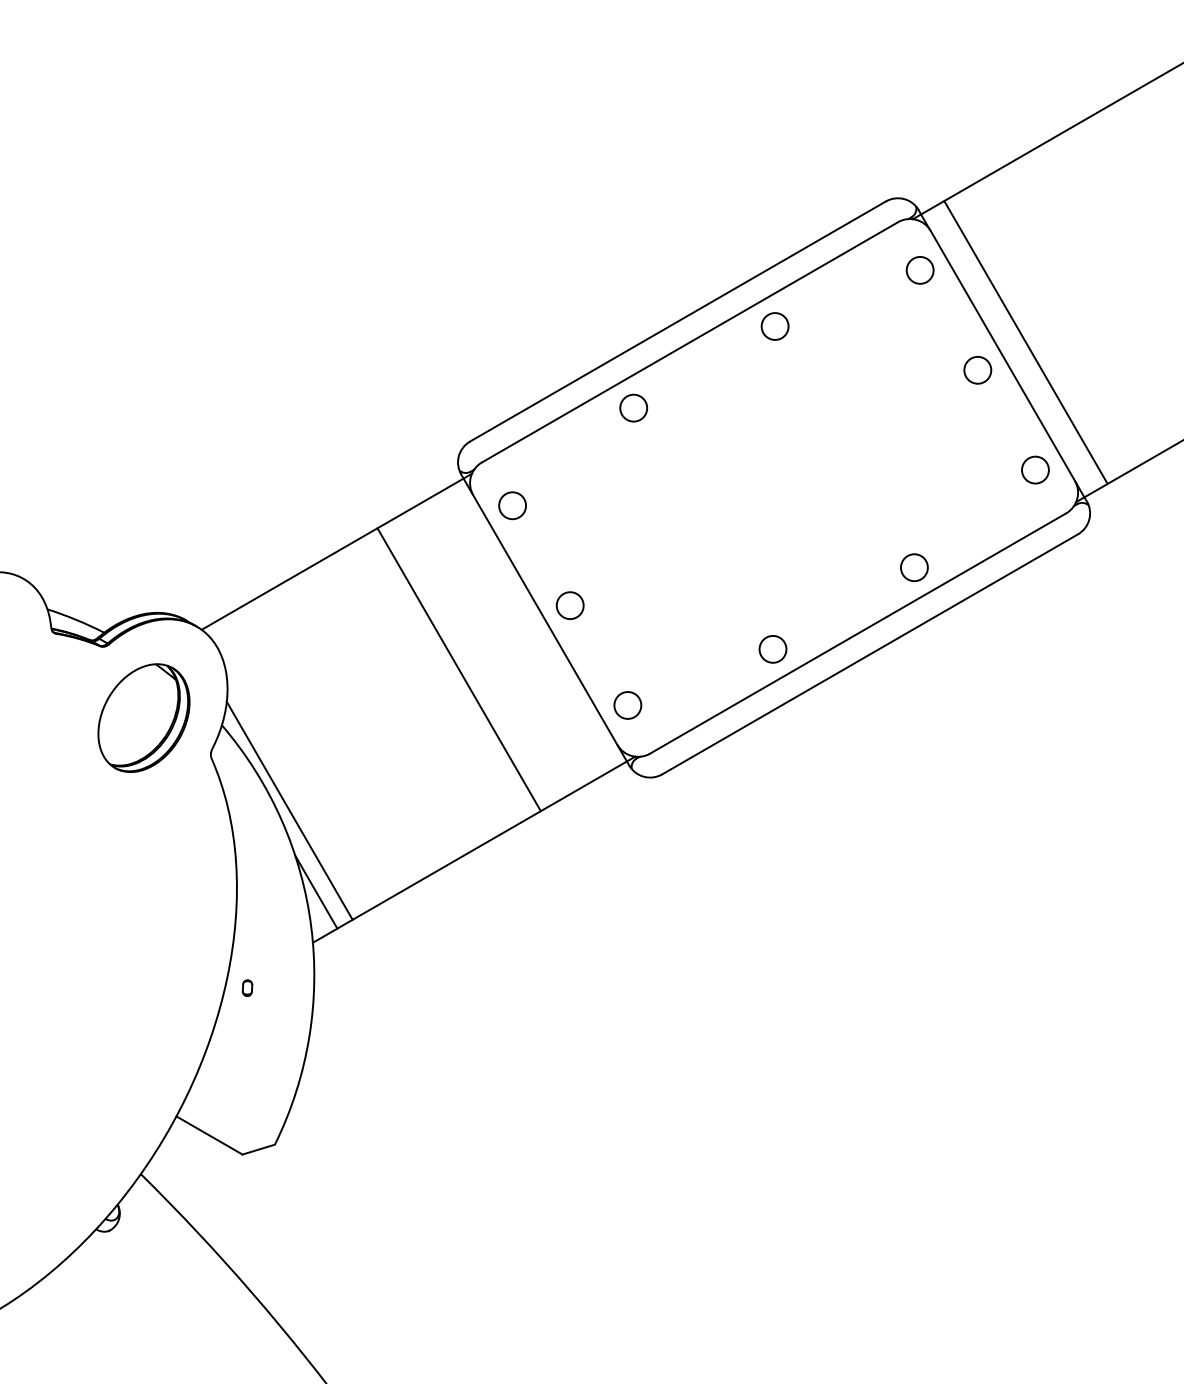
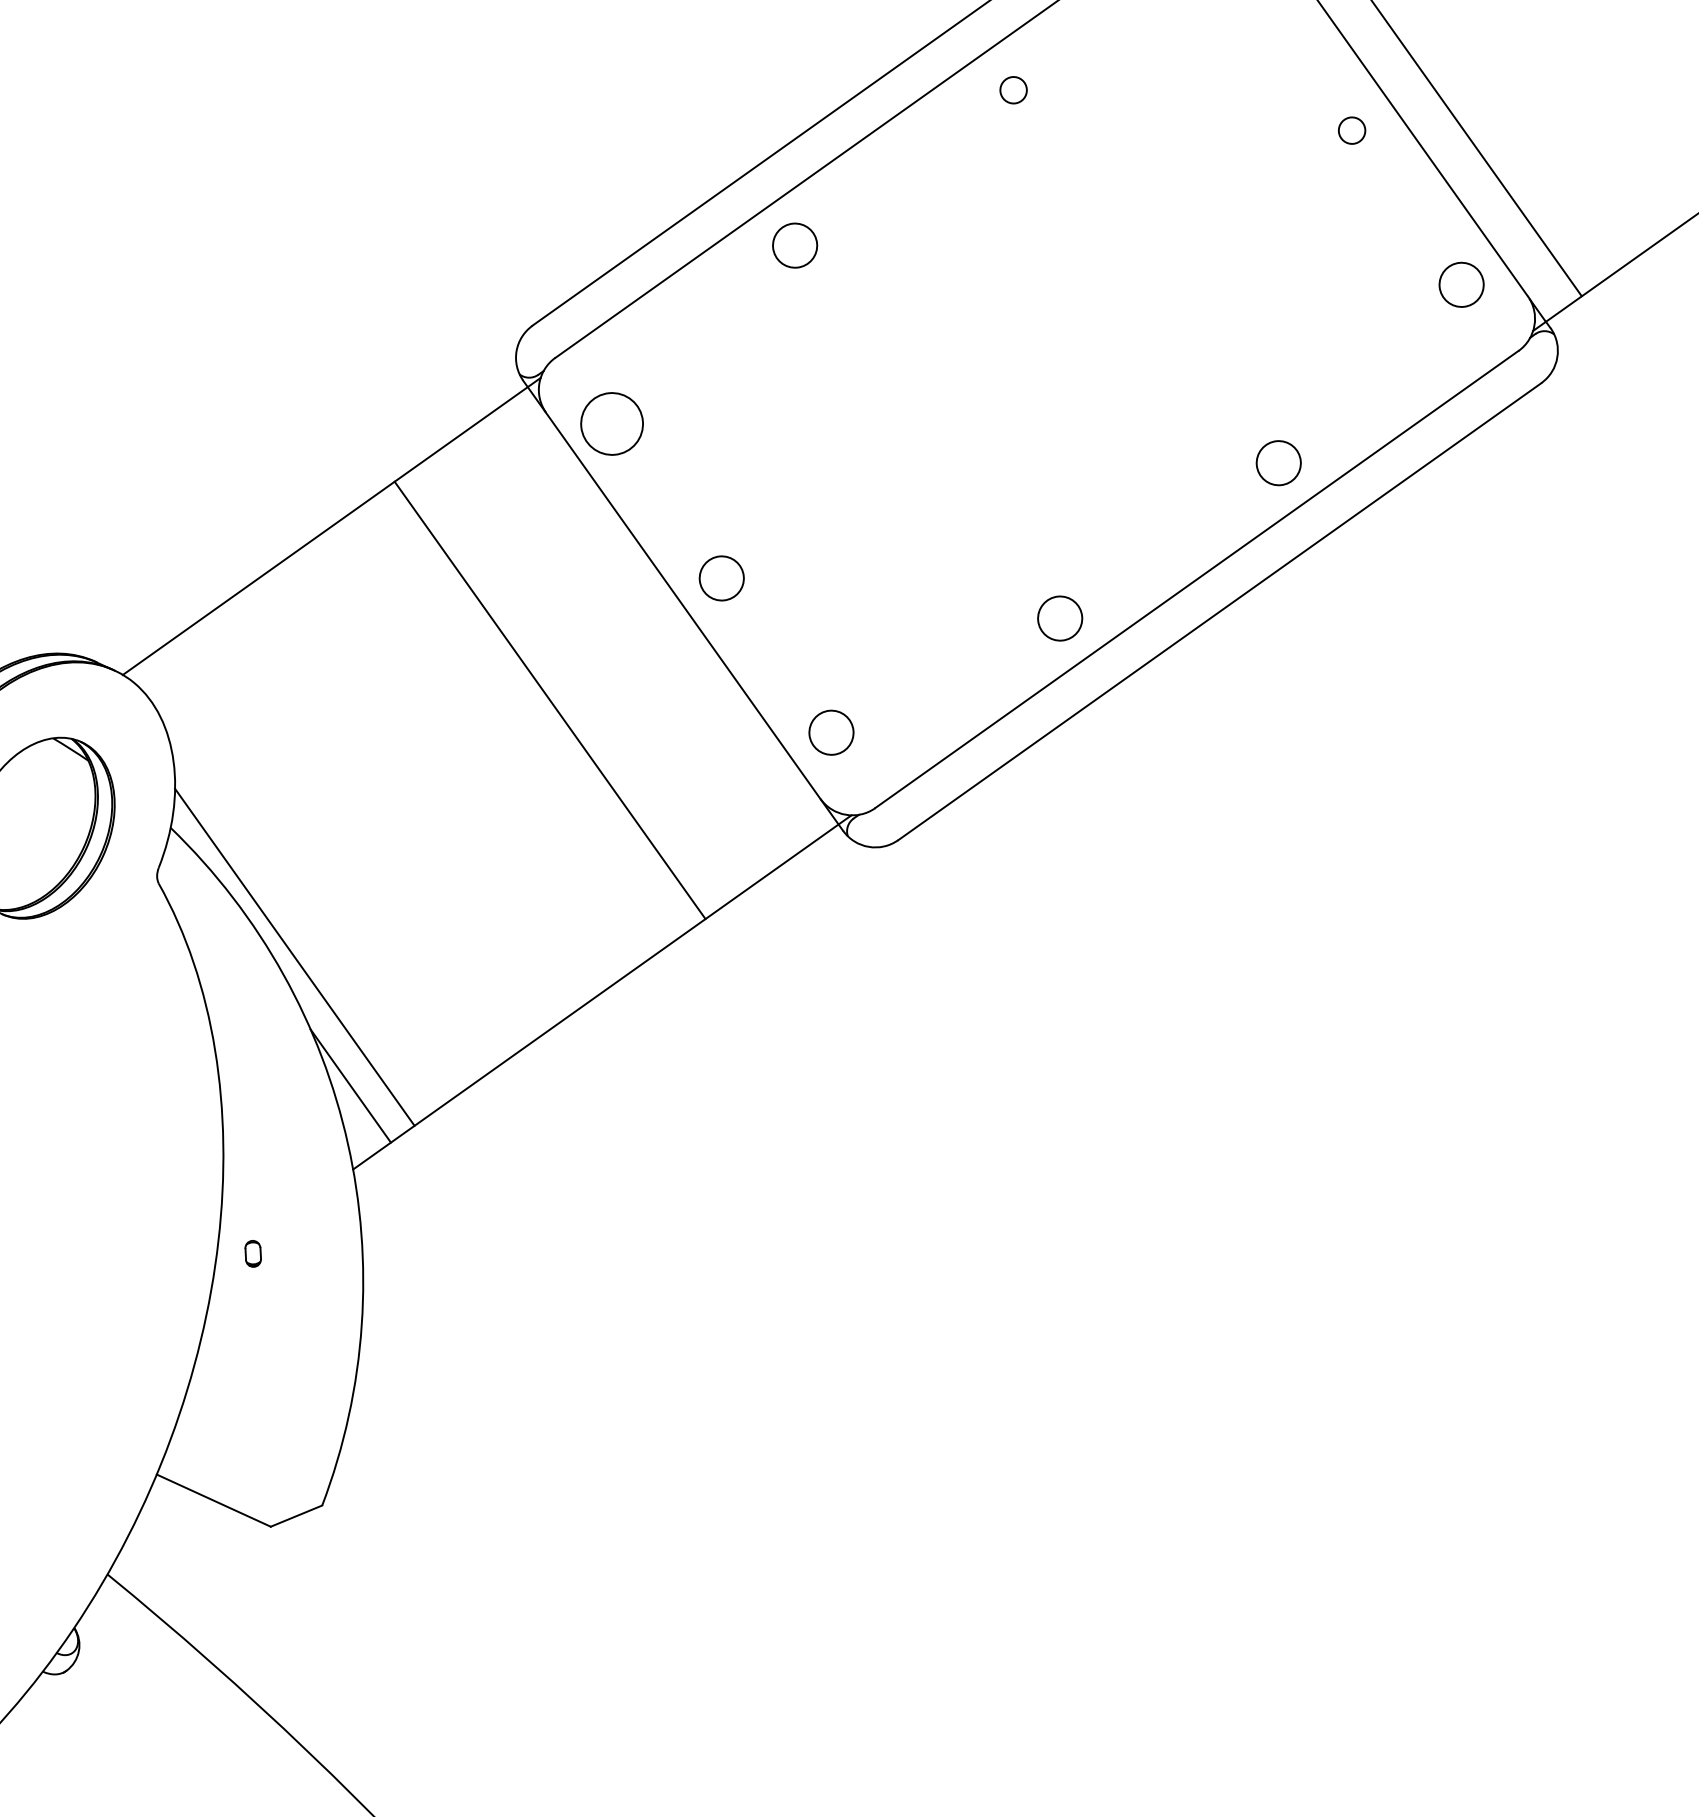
circle: (774, 326) -> (1012, 90), size x0.6
circle: (977, 370) -> (1351, 130), size x0.6
circle: (512, 505) -> (611, 423), size x1.4

